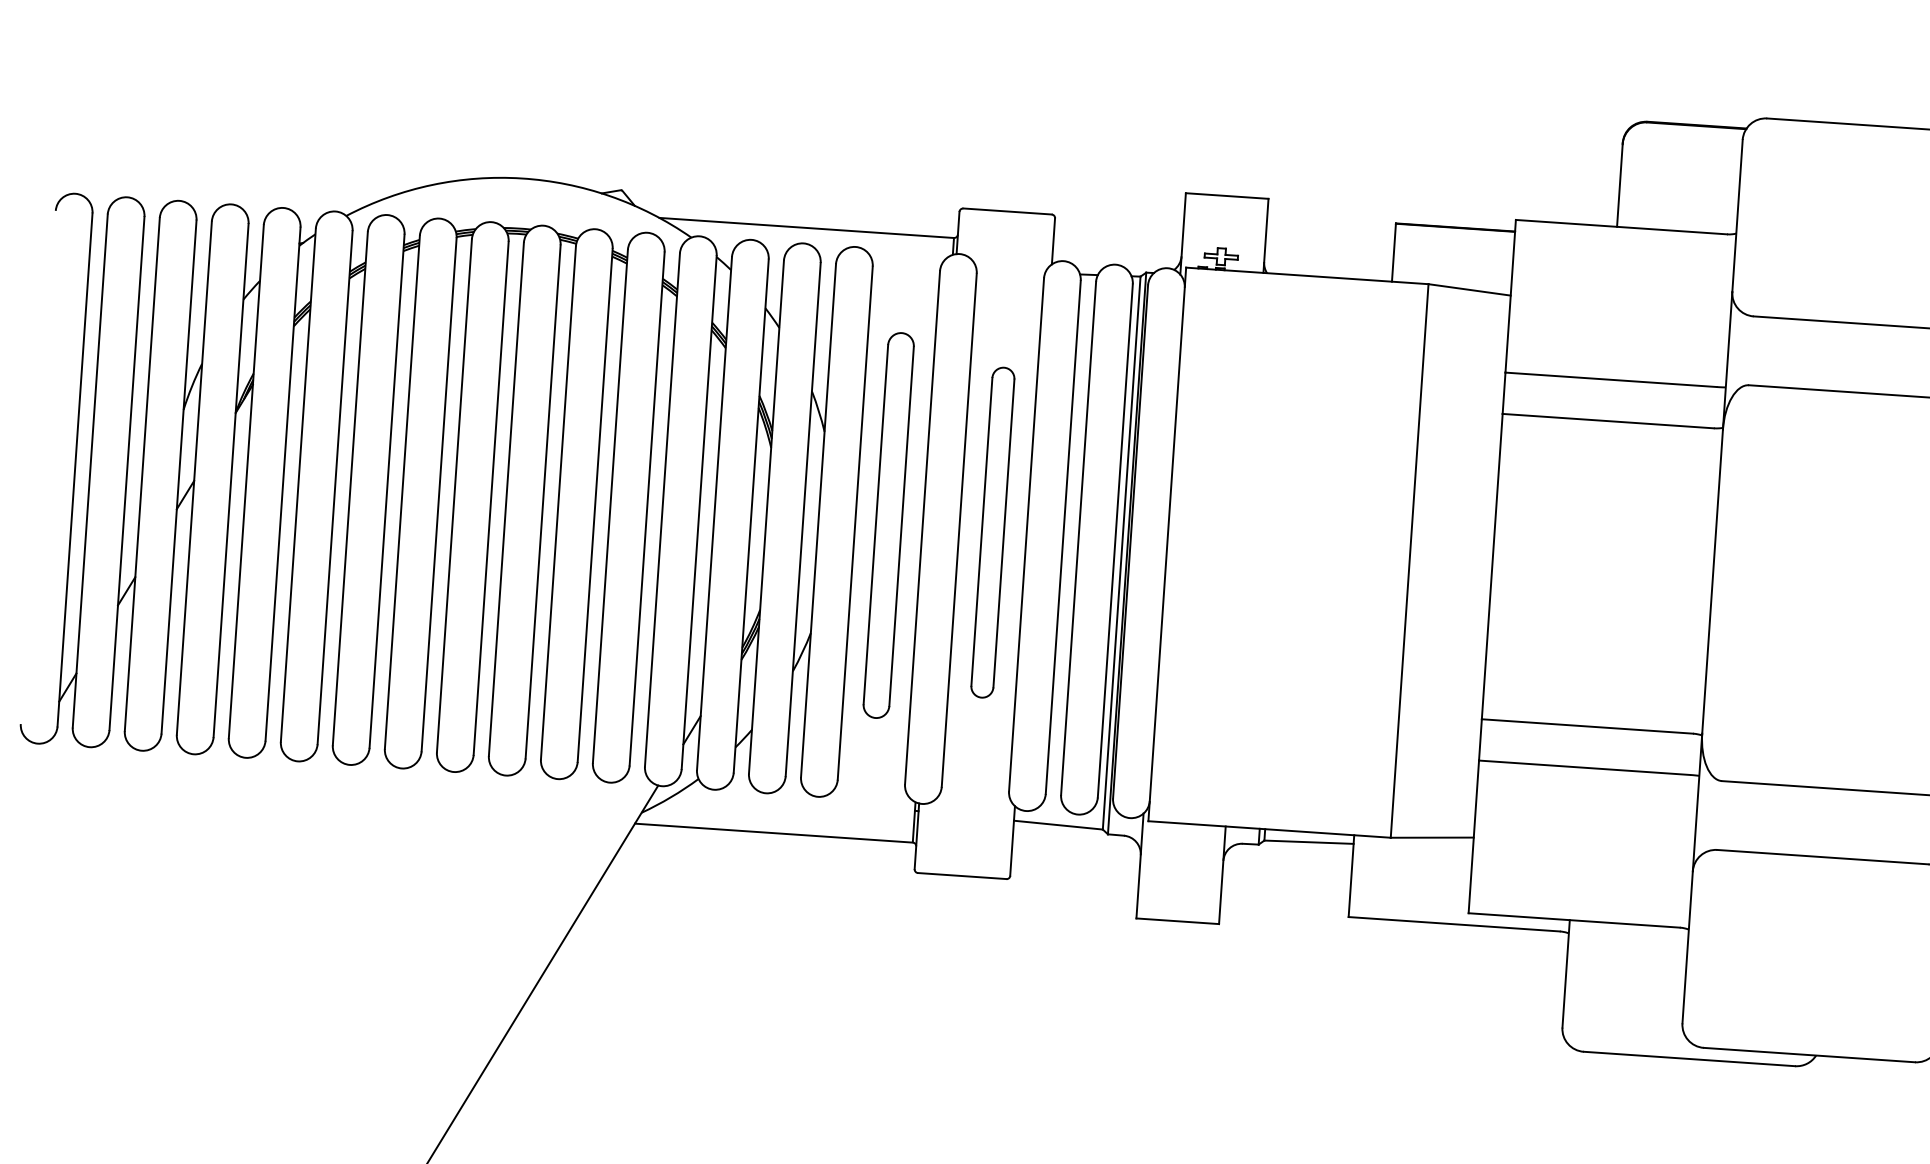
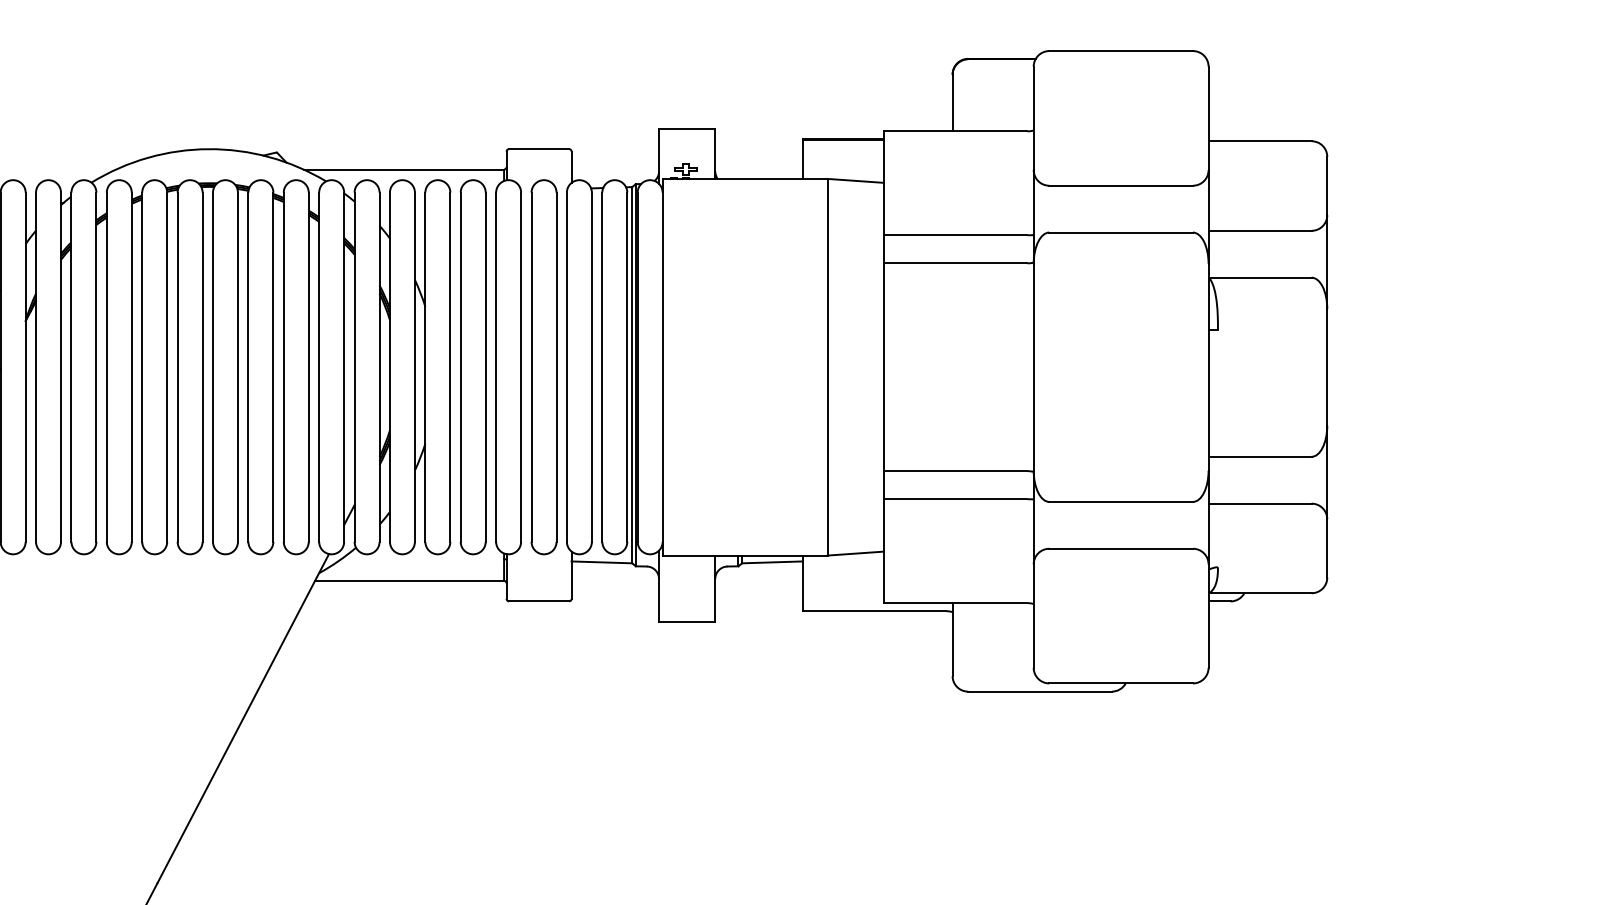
part: (887, 525) -> (472, 367), size x1.43
part: (992, 532) -> (543, 367), size x1.67

